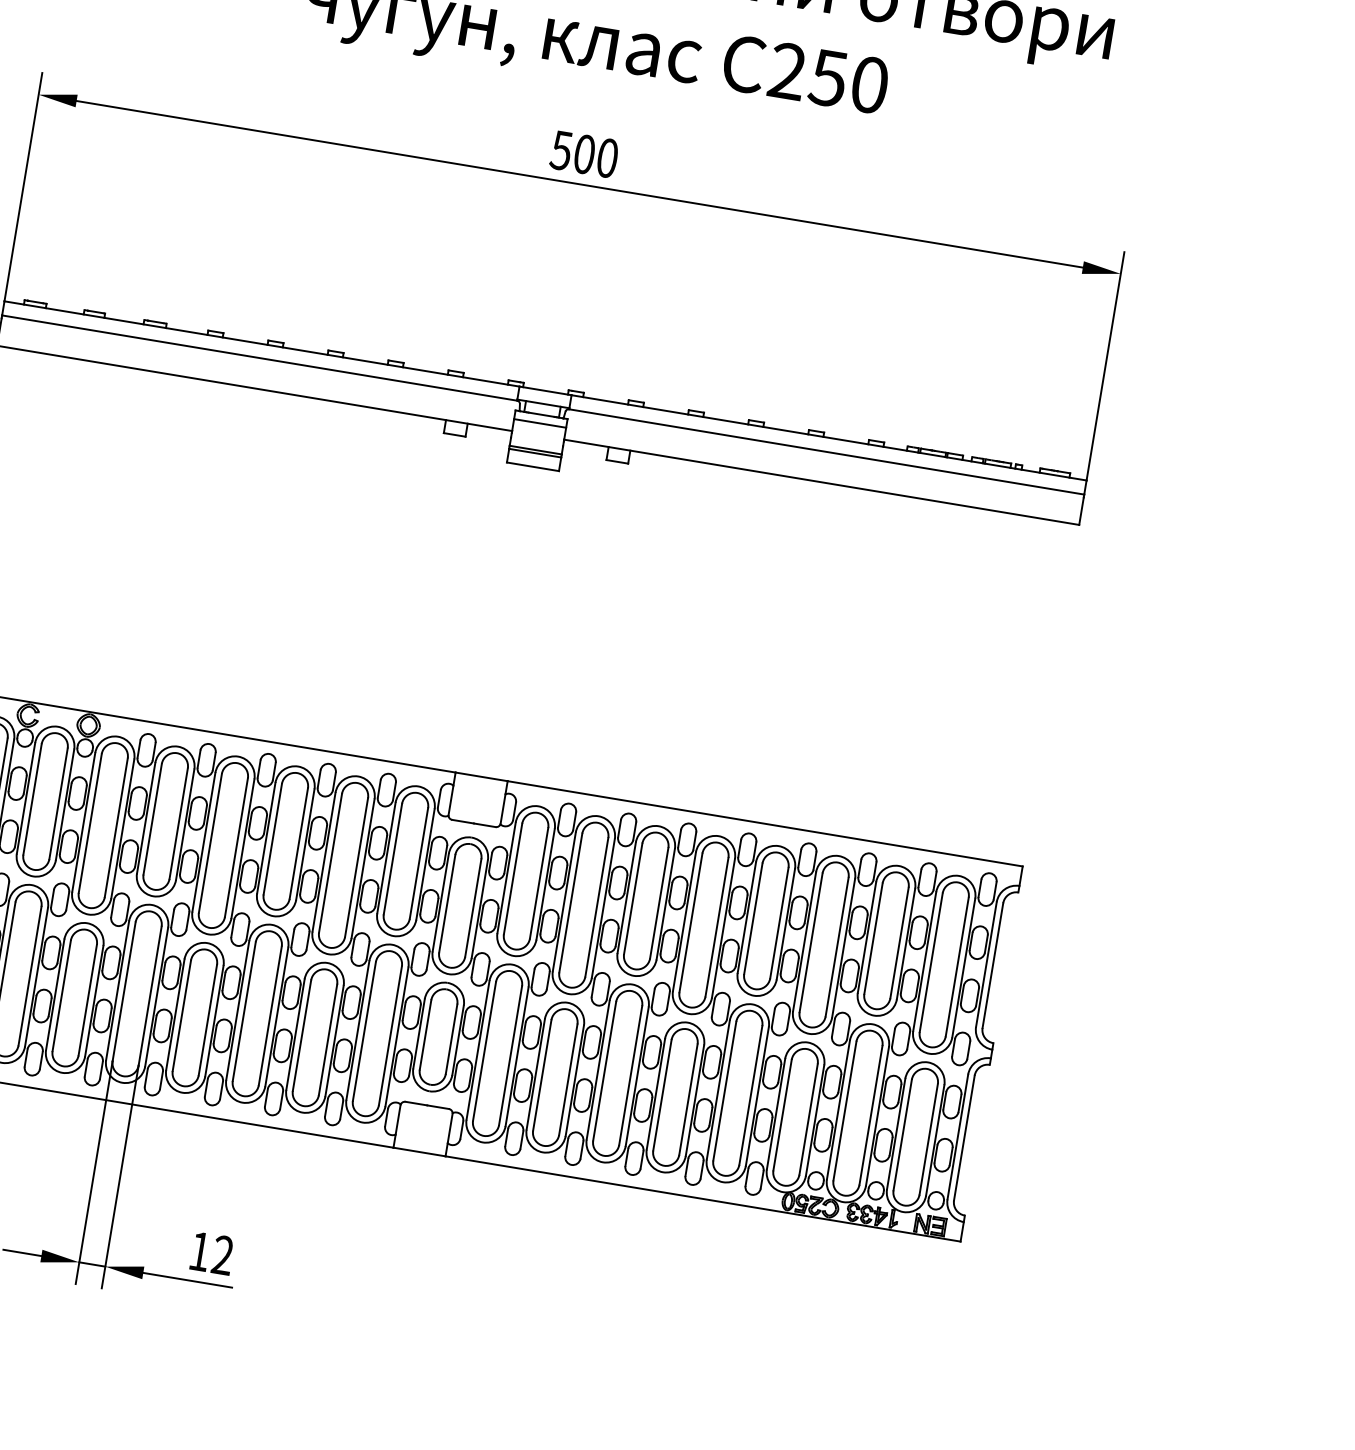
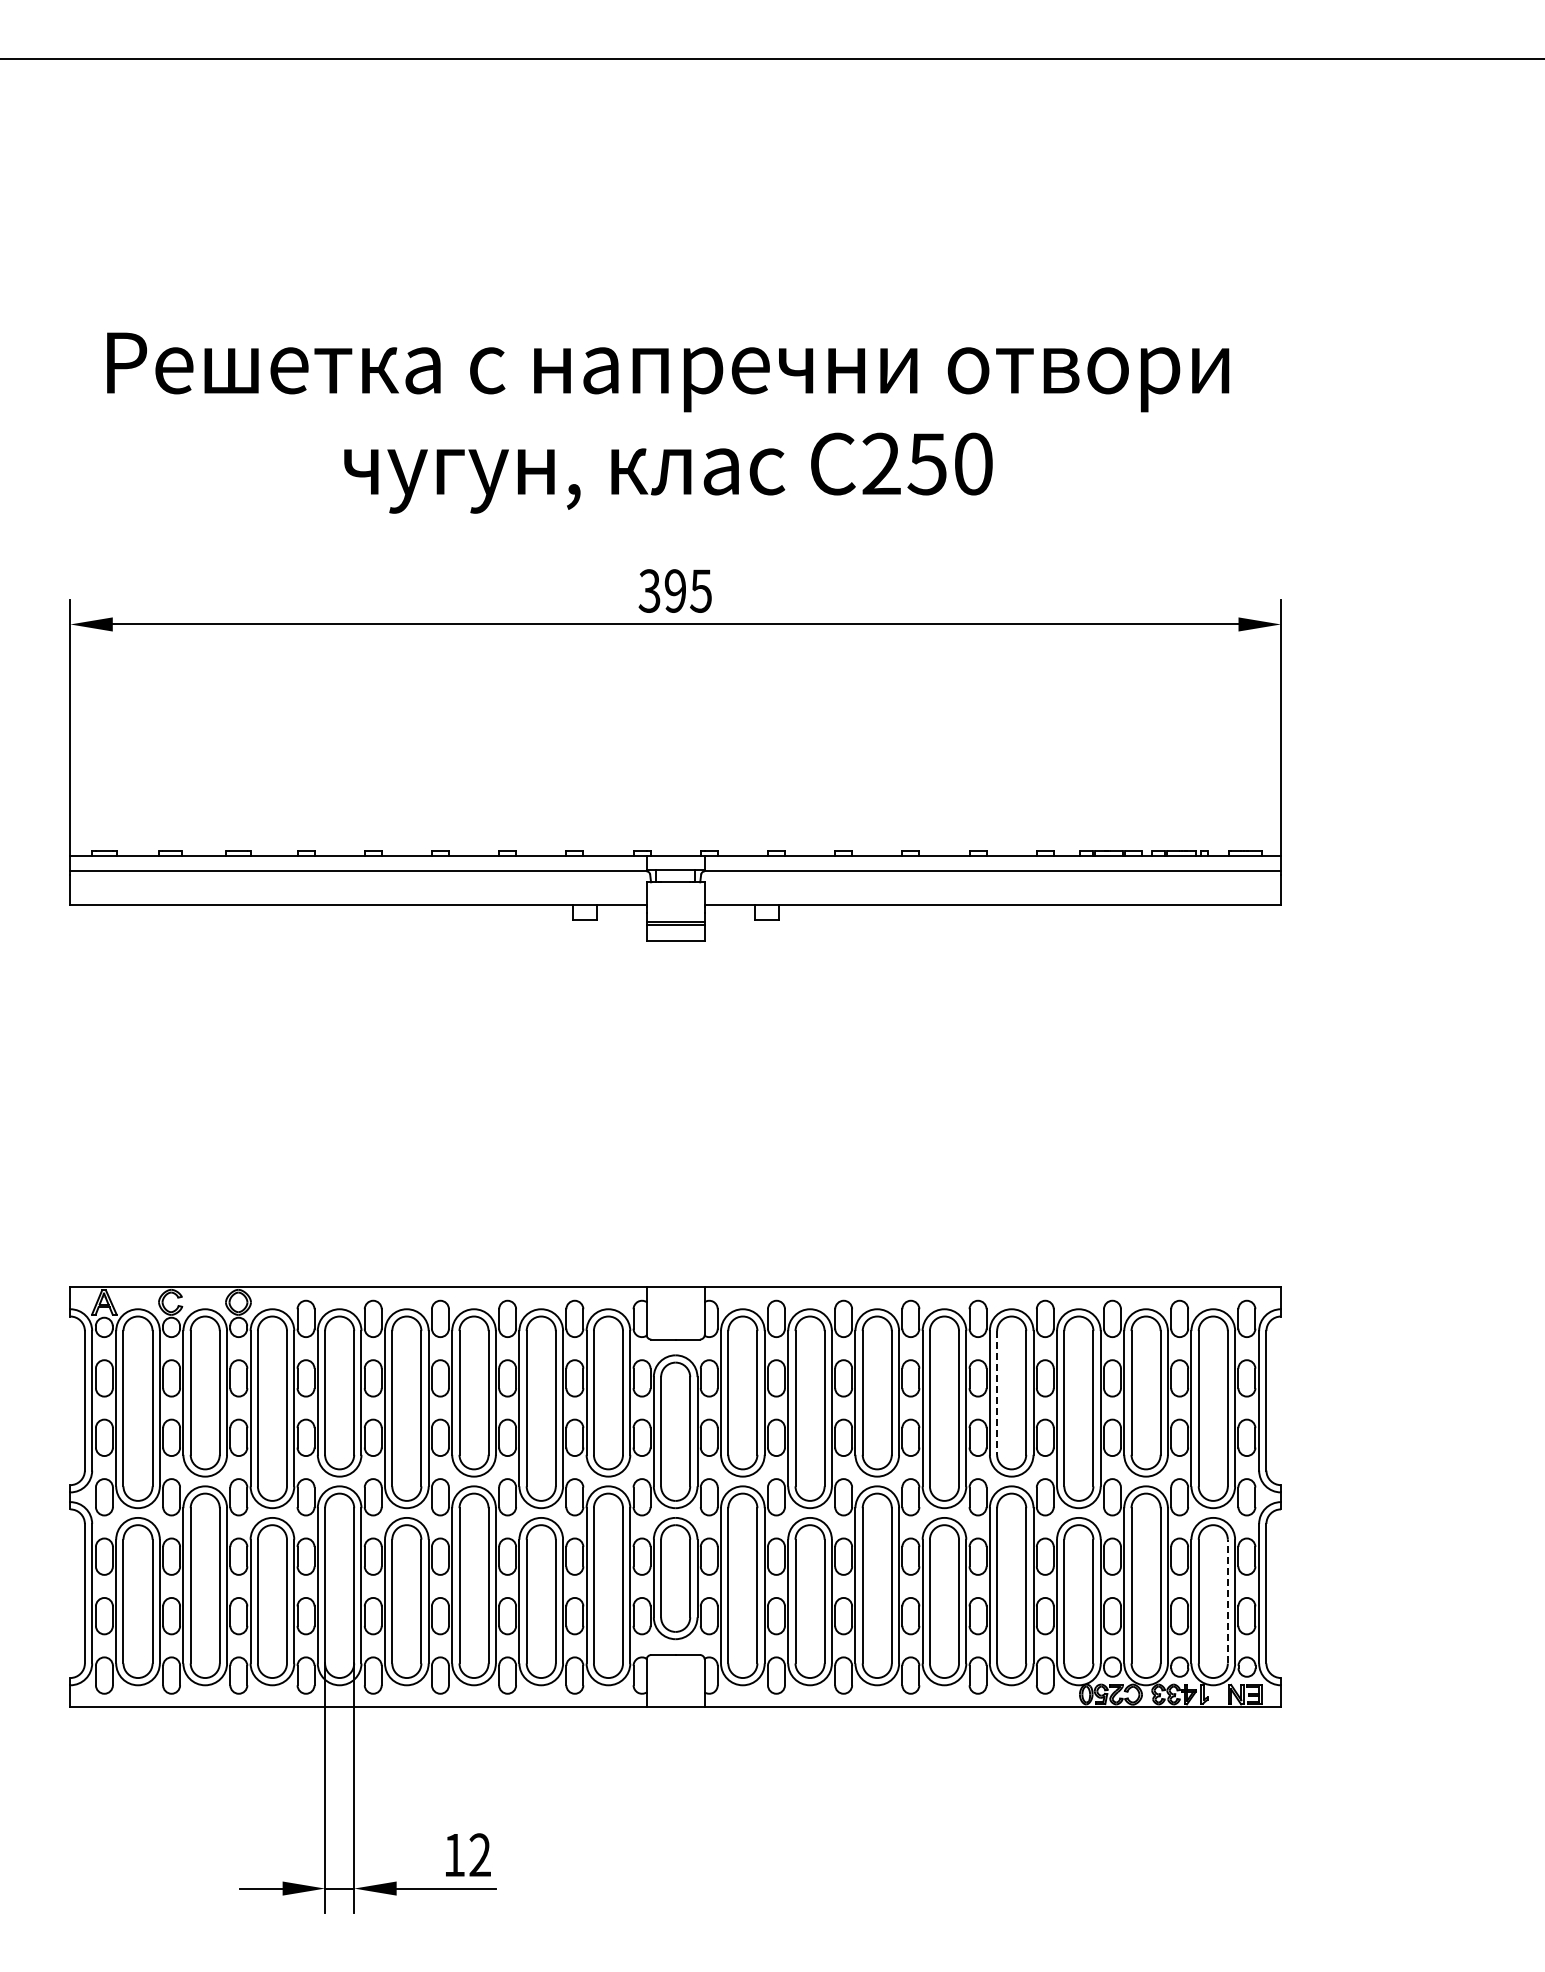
text: (583, 153) -> (674, 590), 500 -> 395
line: (539, 423) -> (675, 892), removed
line: (753, 918) -> (997, 1392), solid -> dashed
line: (928, 1139) -> (1227, 1601), solid -> dashed

